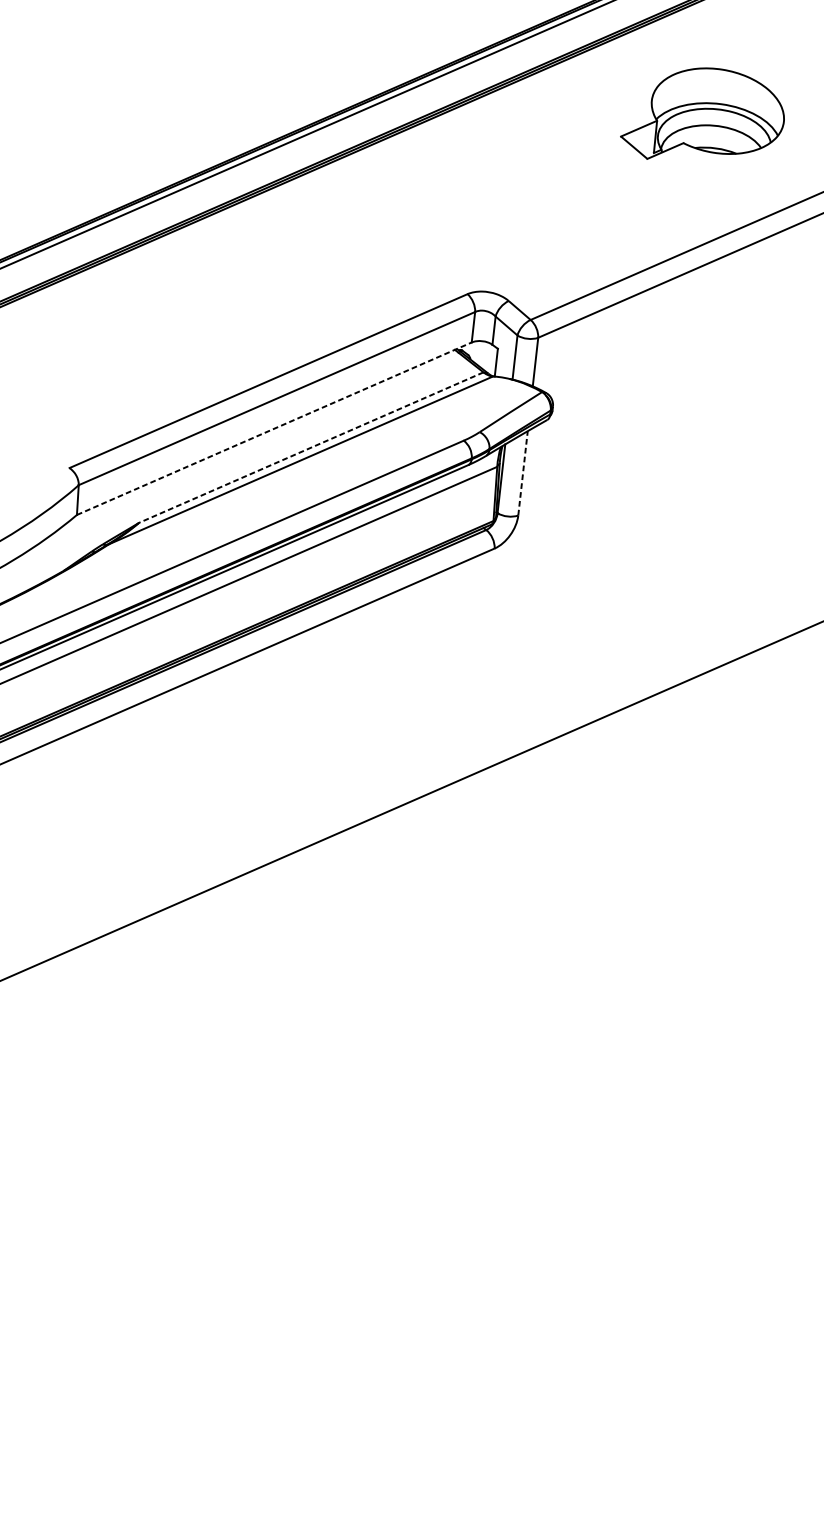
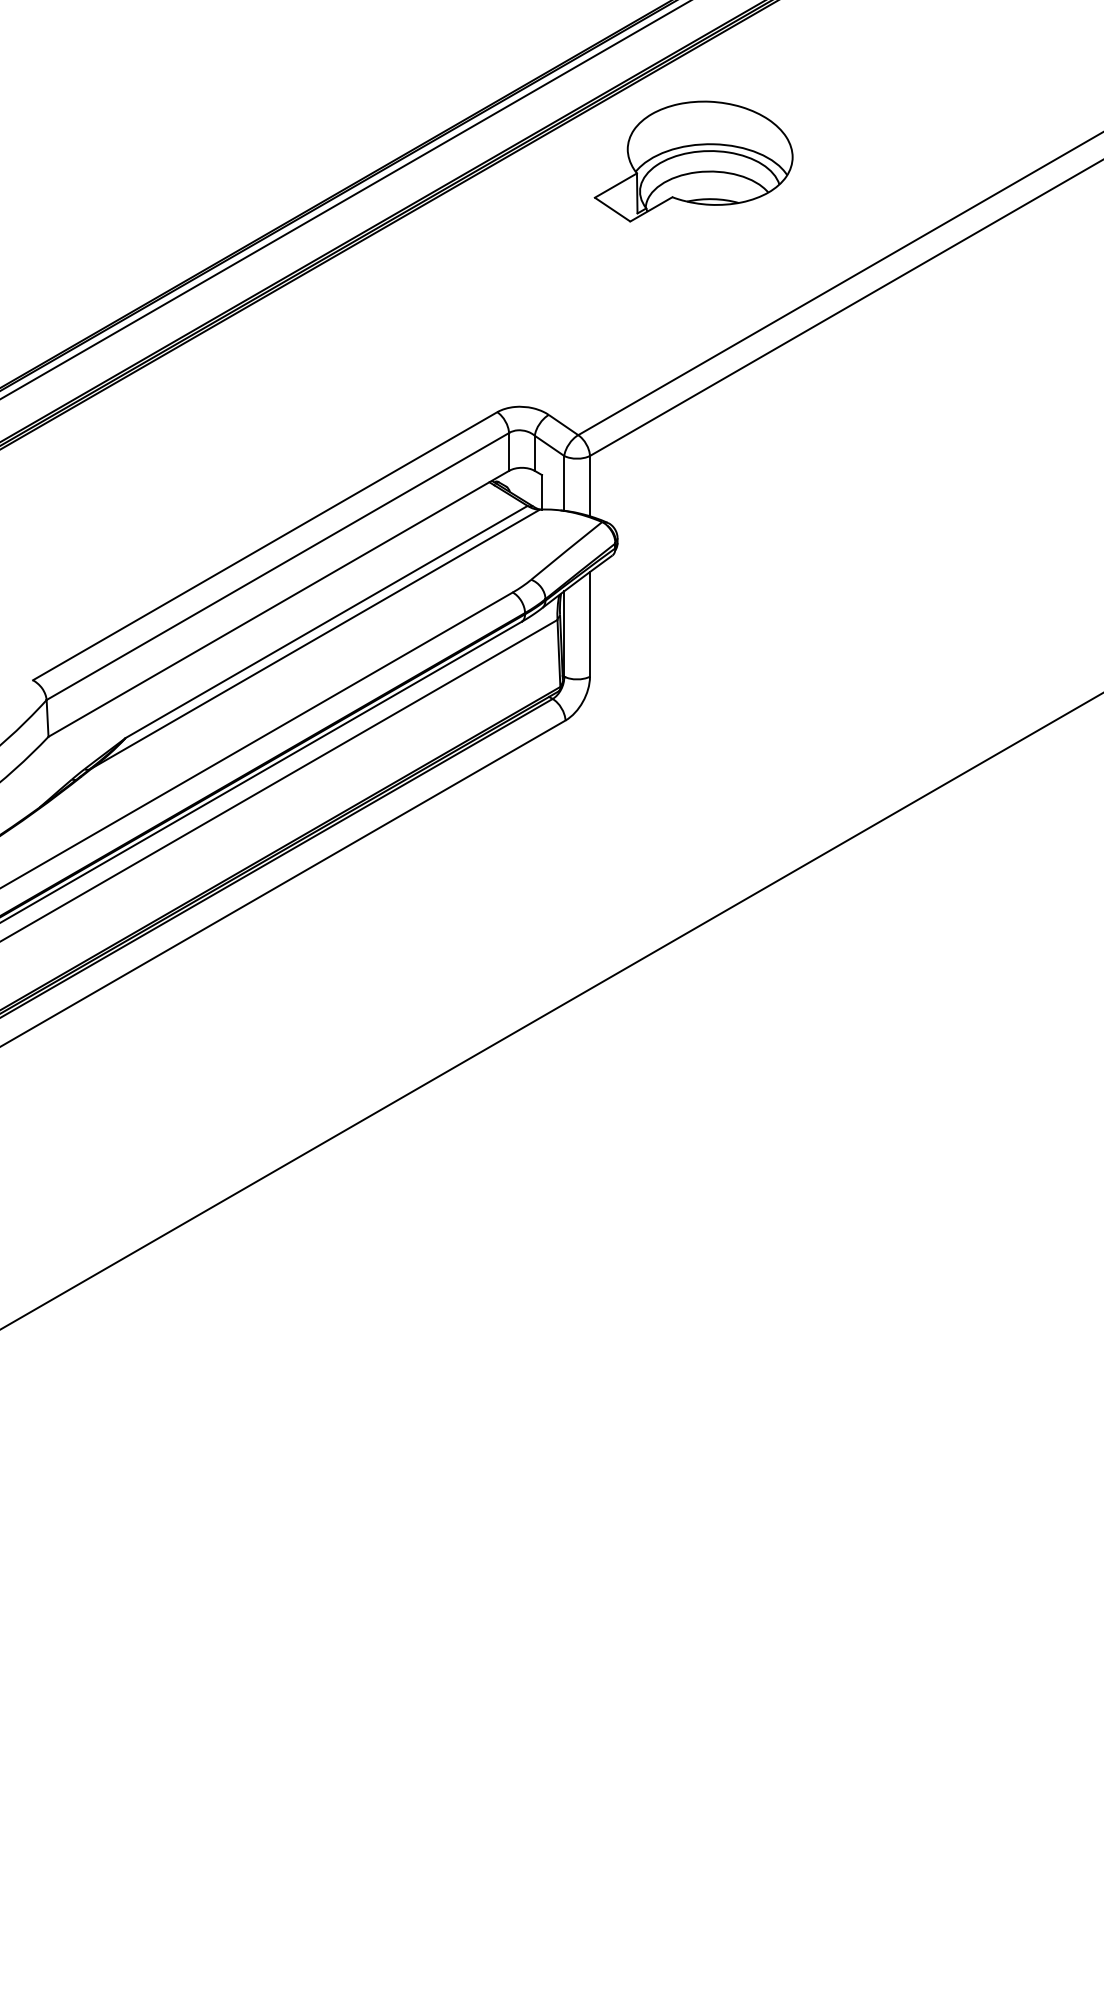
part: (703, 116) -> (693, 161), moved
line: (274, 428) -> (278, 603), dashed -> solid
line: (311, 448) -> (326, 622), dashed -> solid
line: (523, 472) -> (590, 623), dashed -> solid

